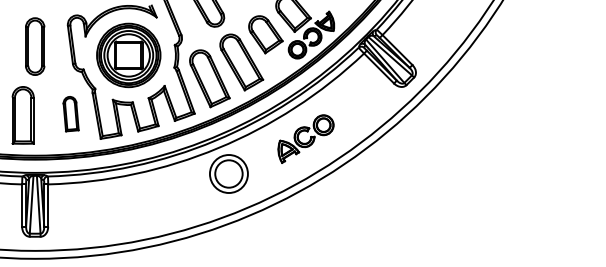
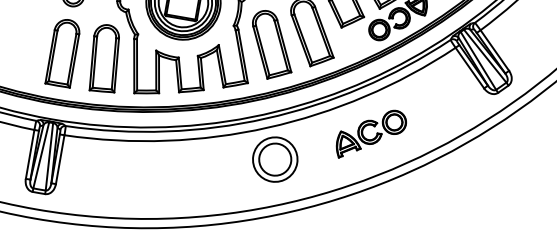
part: (70, 113) -> (104, 57), size x1.67
part: (22, 115) -> (62, 52), moved

